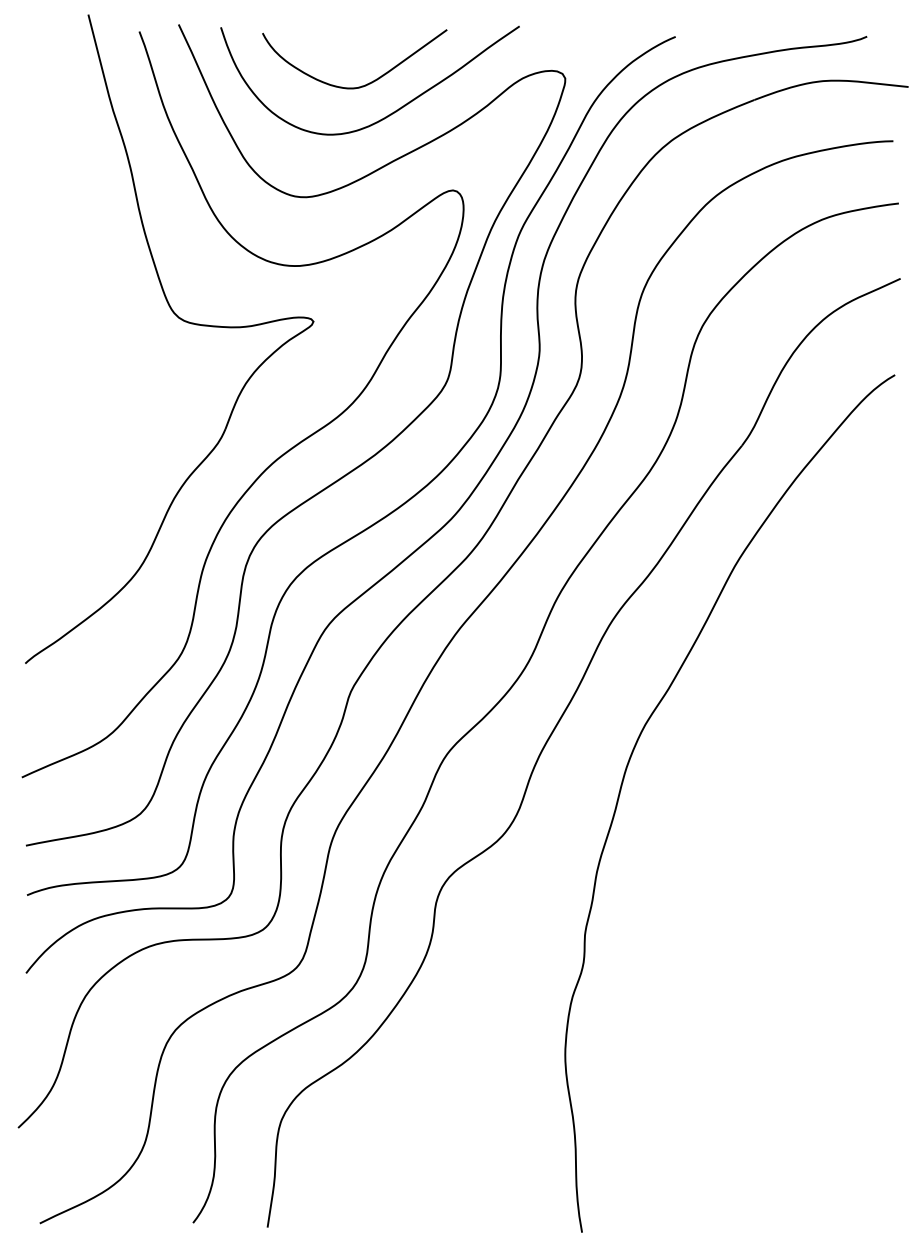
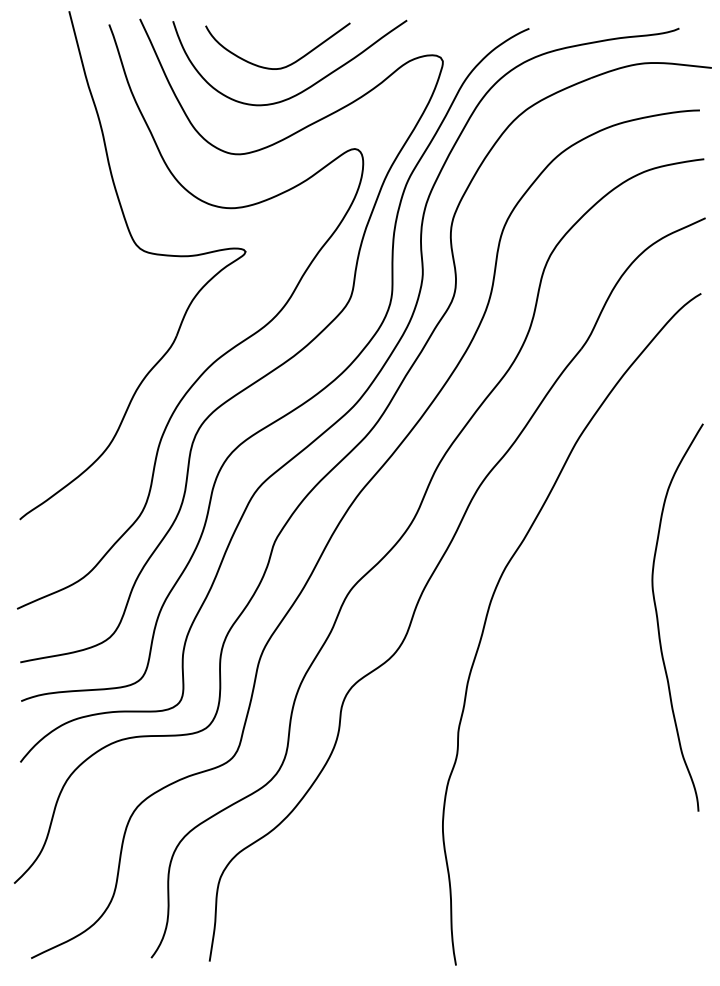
curve: (840, 791) -> (658, 619), added

